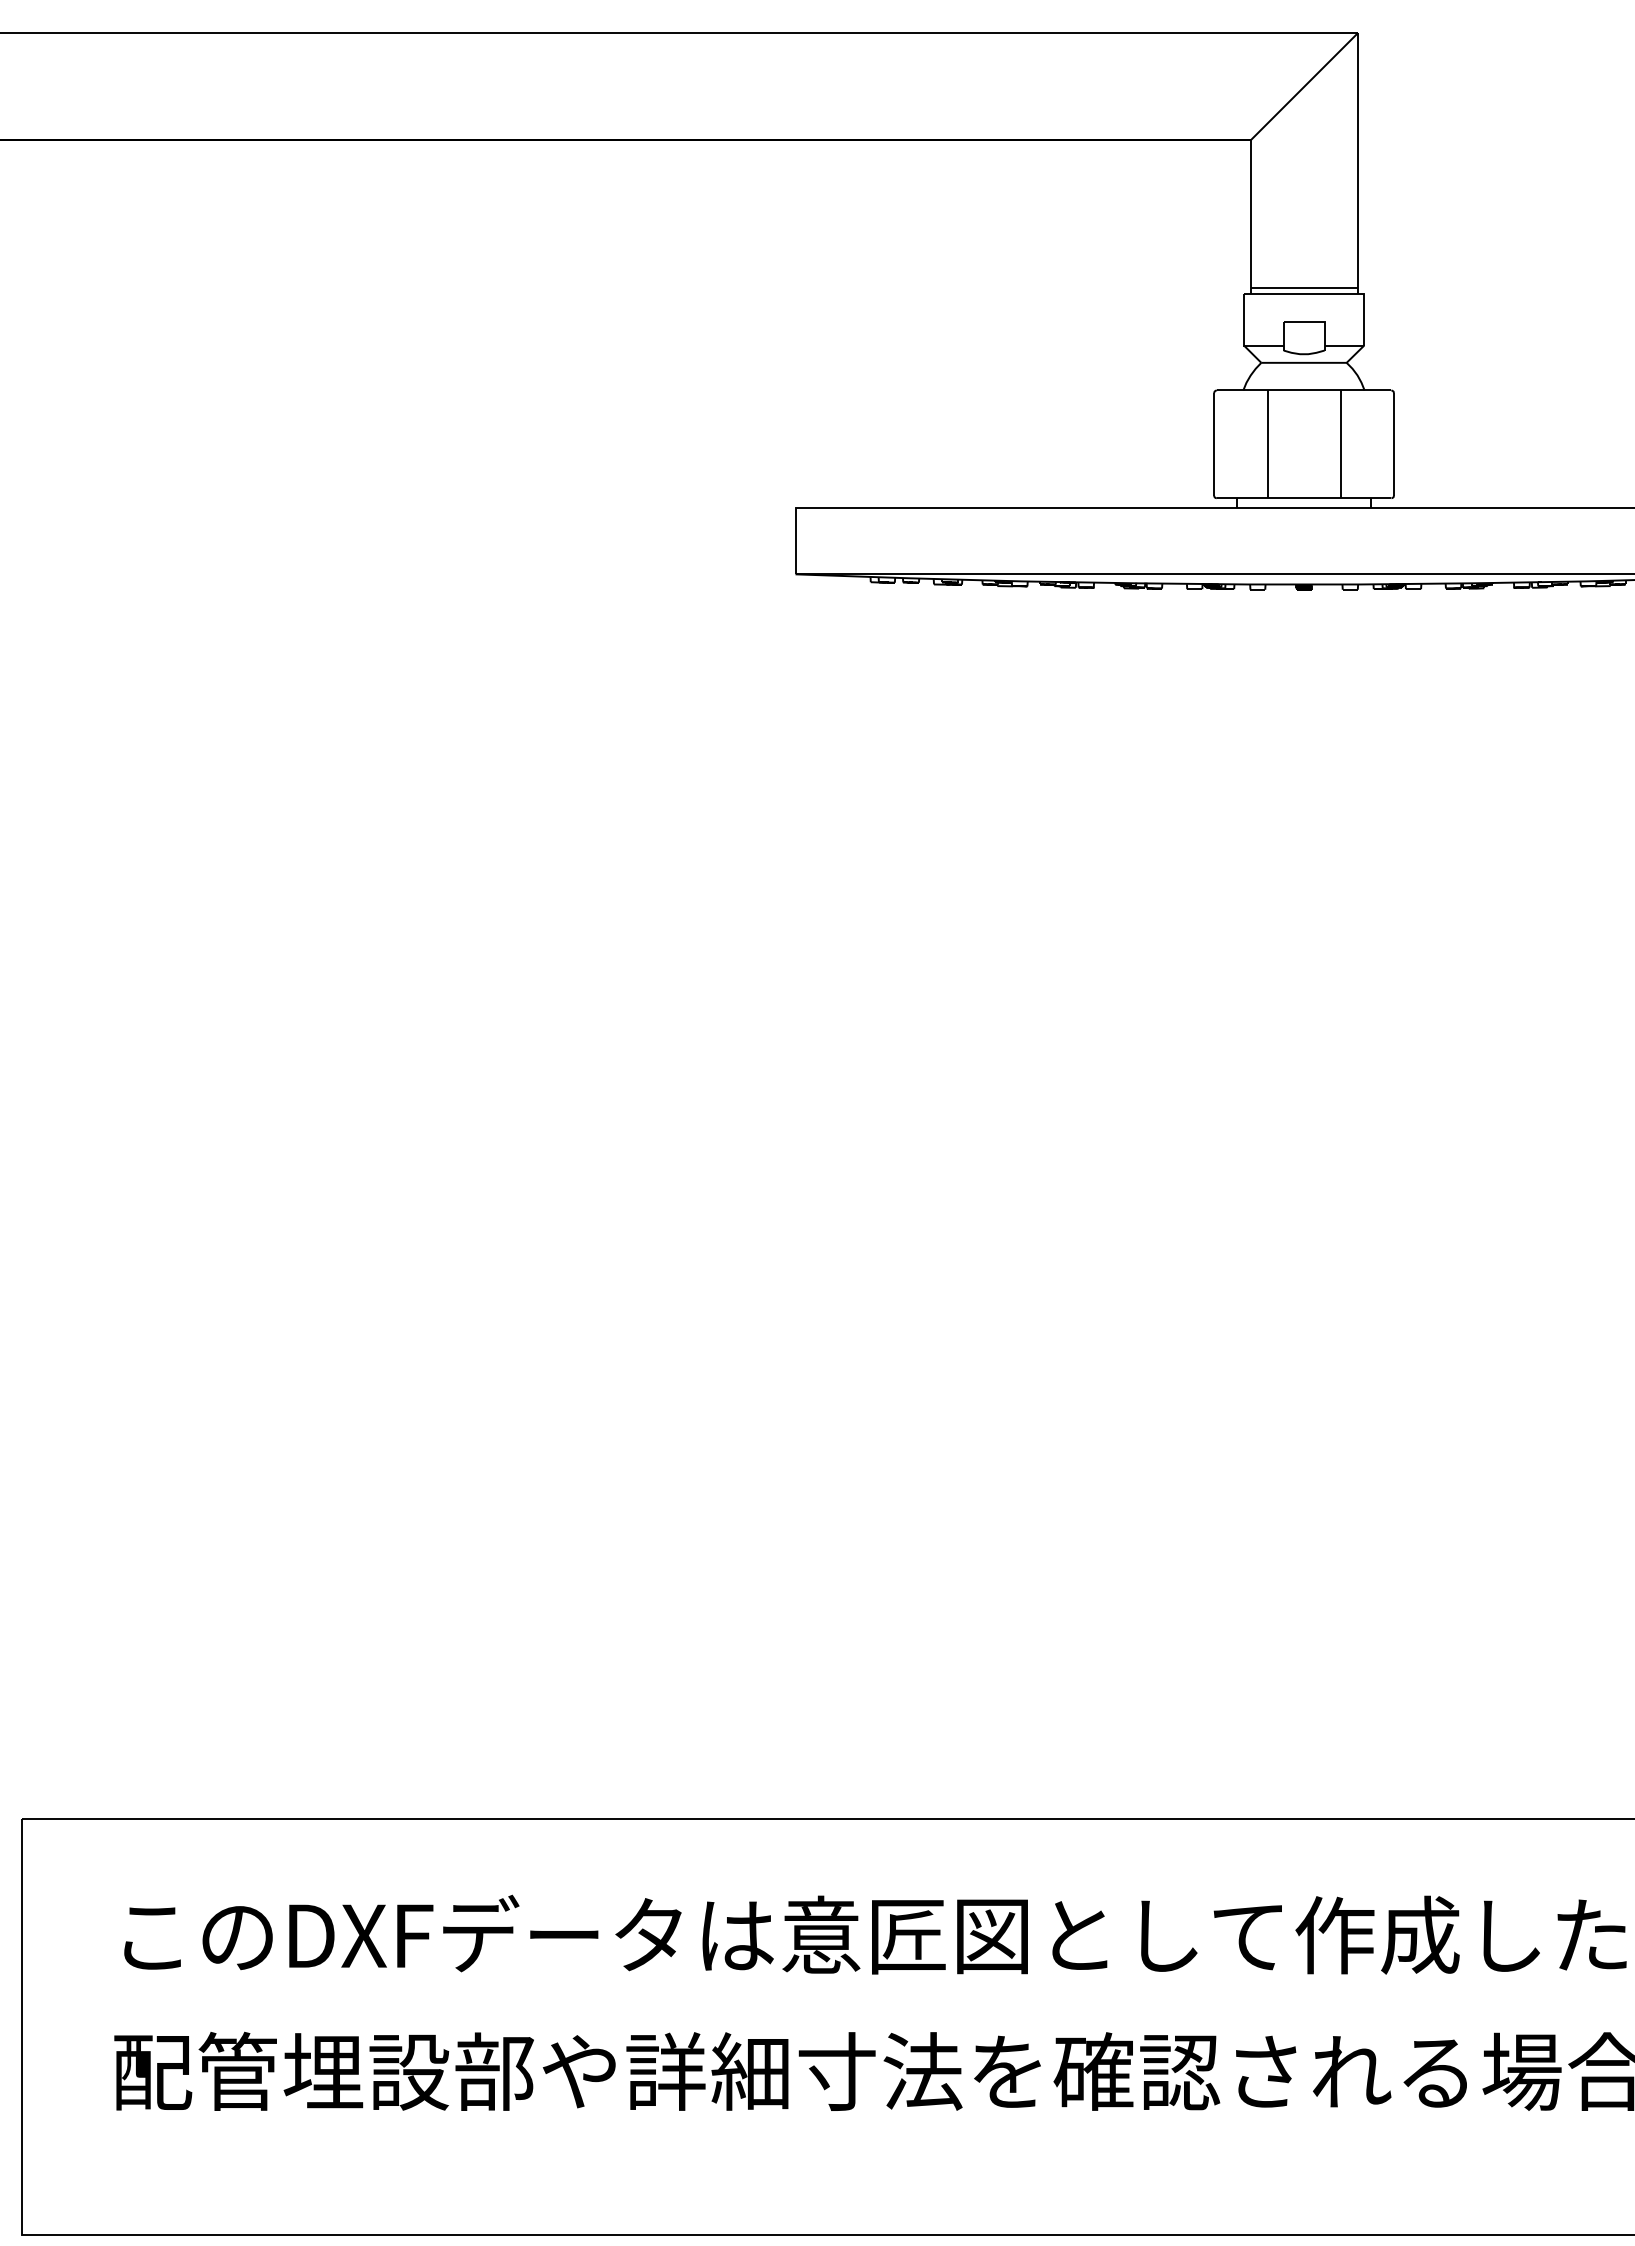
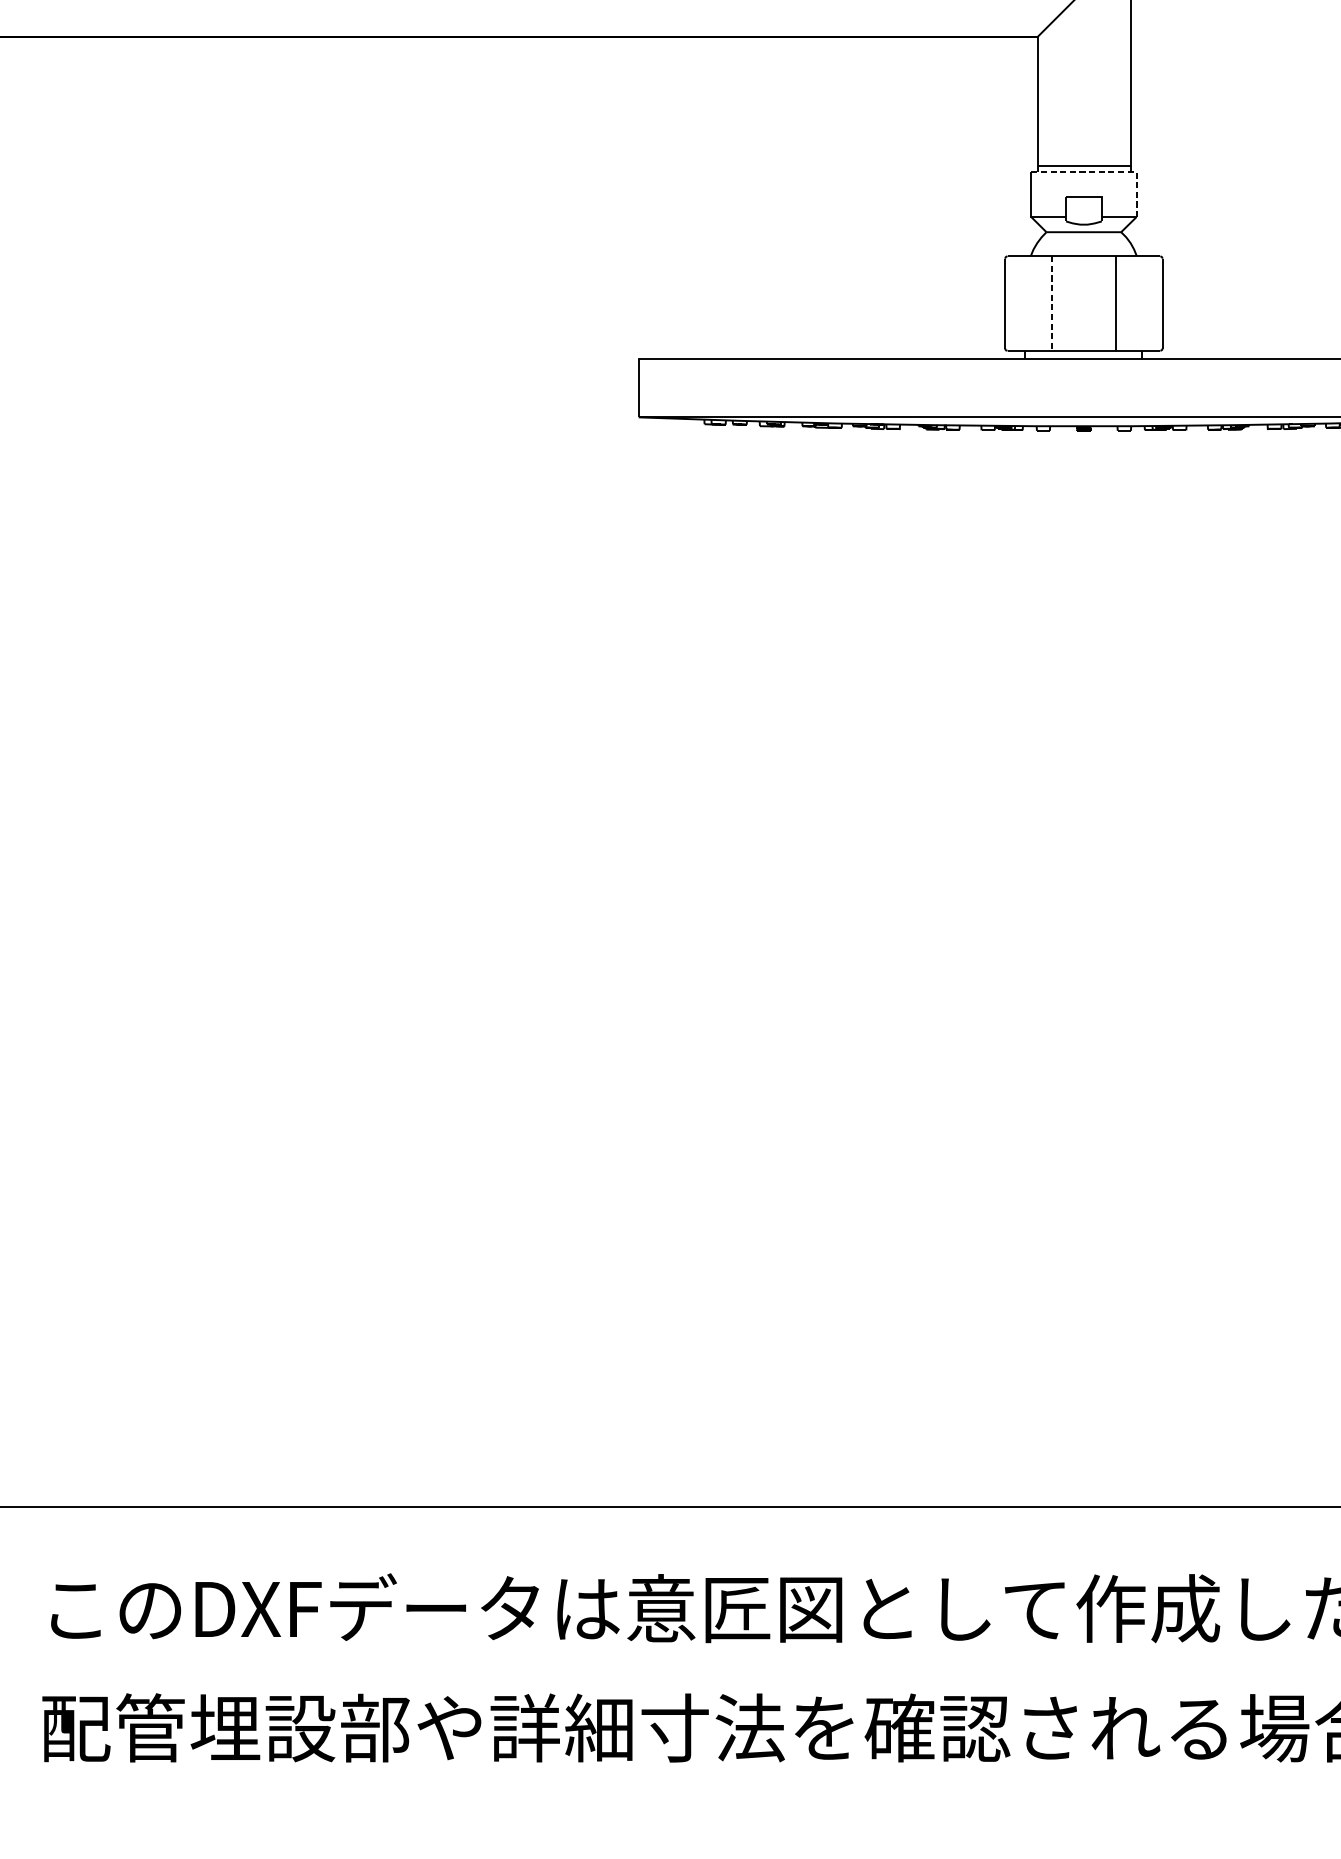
line: (1330, 294) -> (1107, 172), solid -> dashed
line: (1267, 444) -> (1051, 303), solid -> dashed

